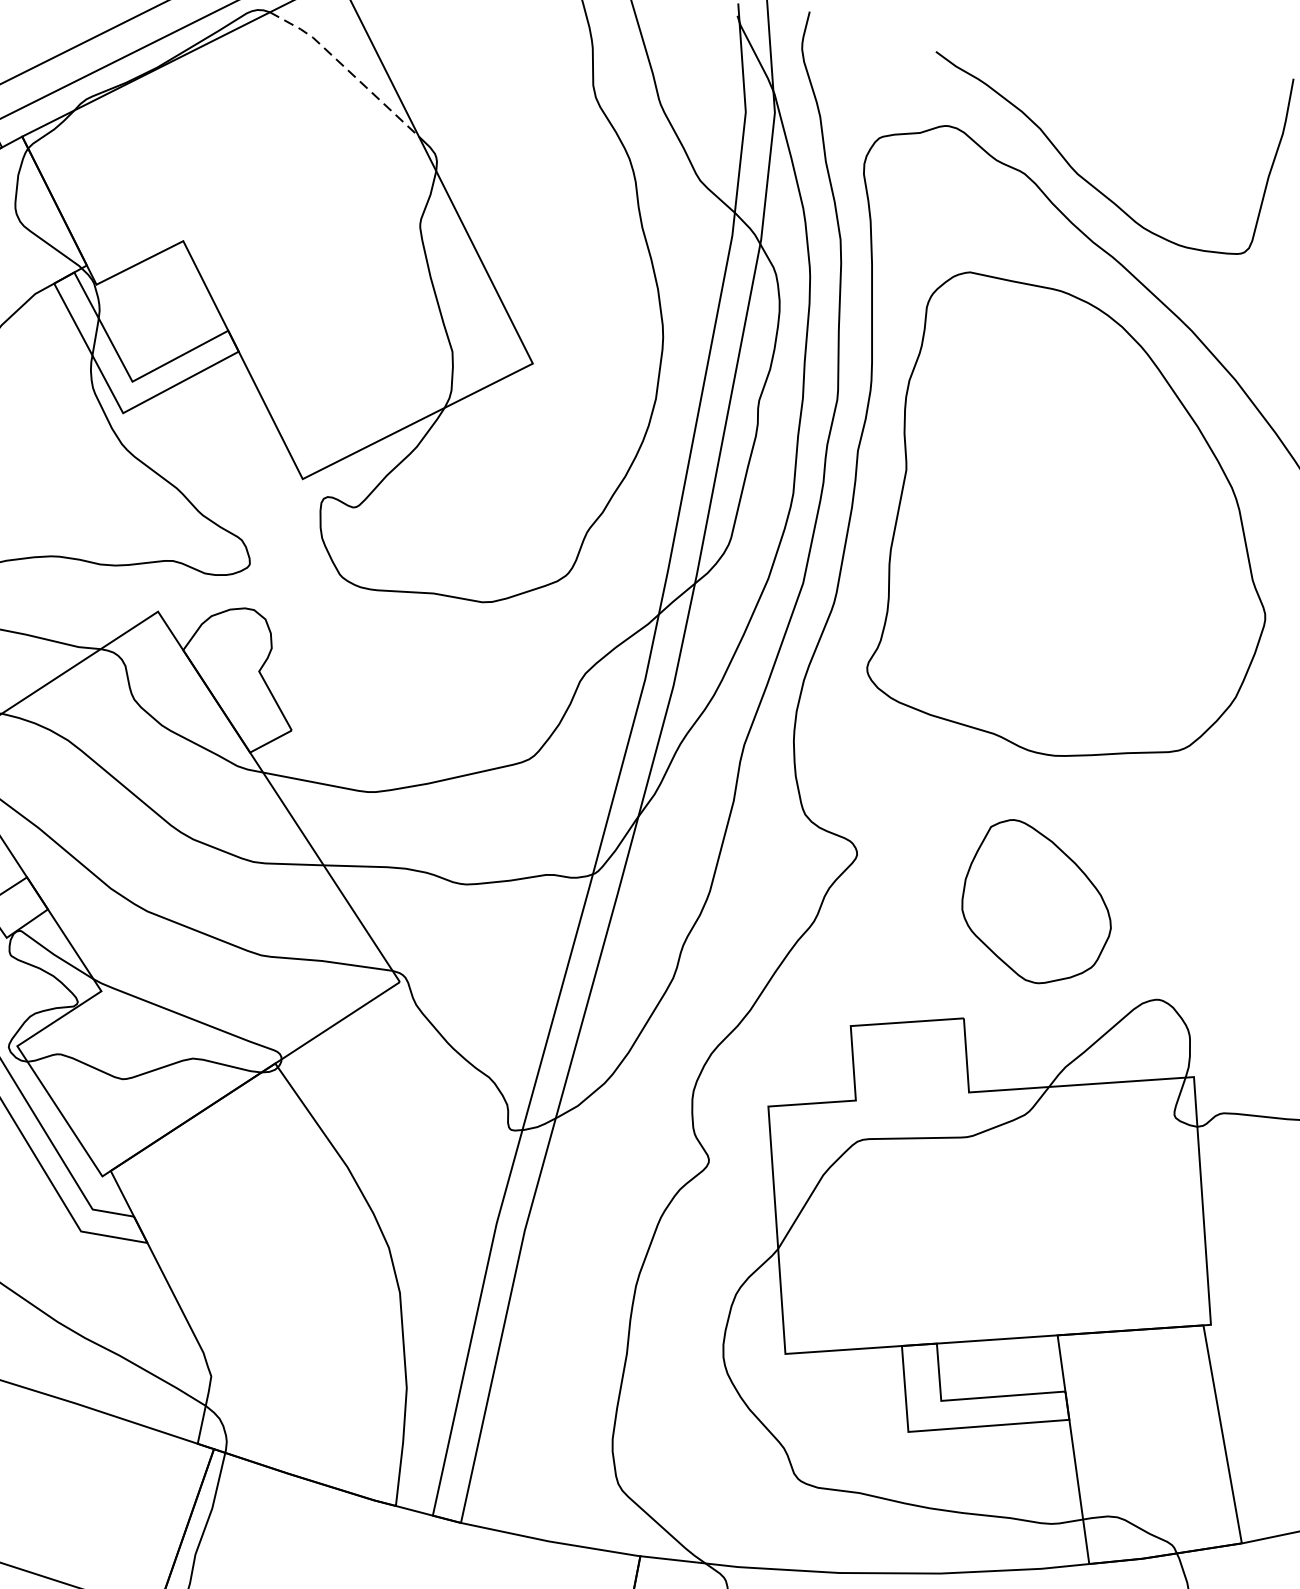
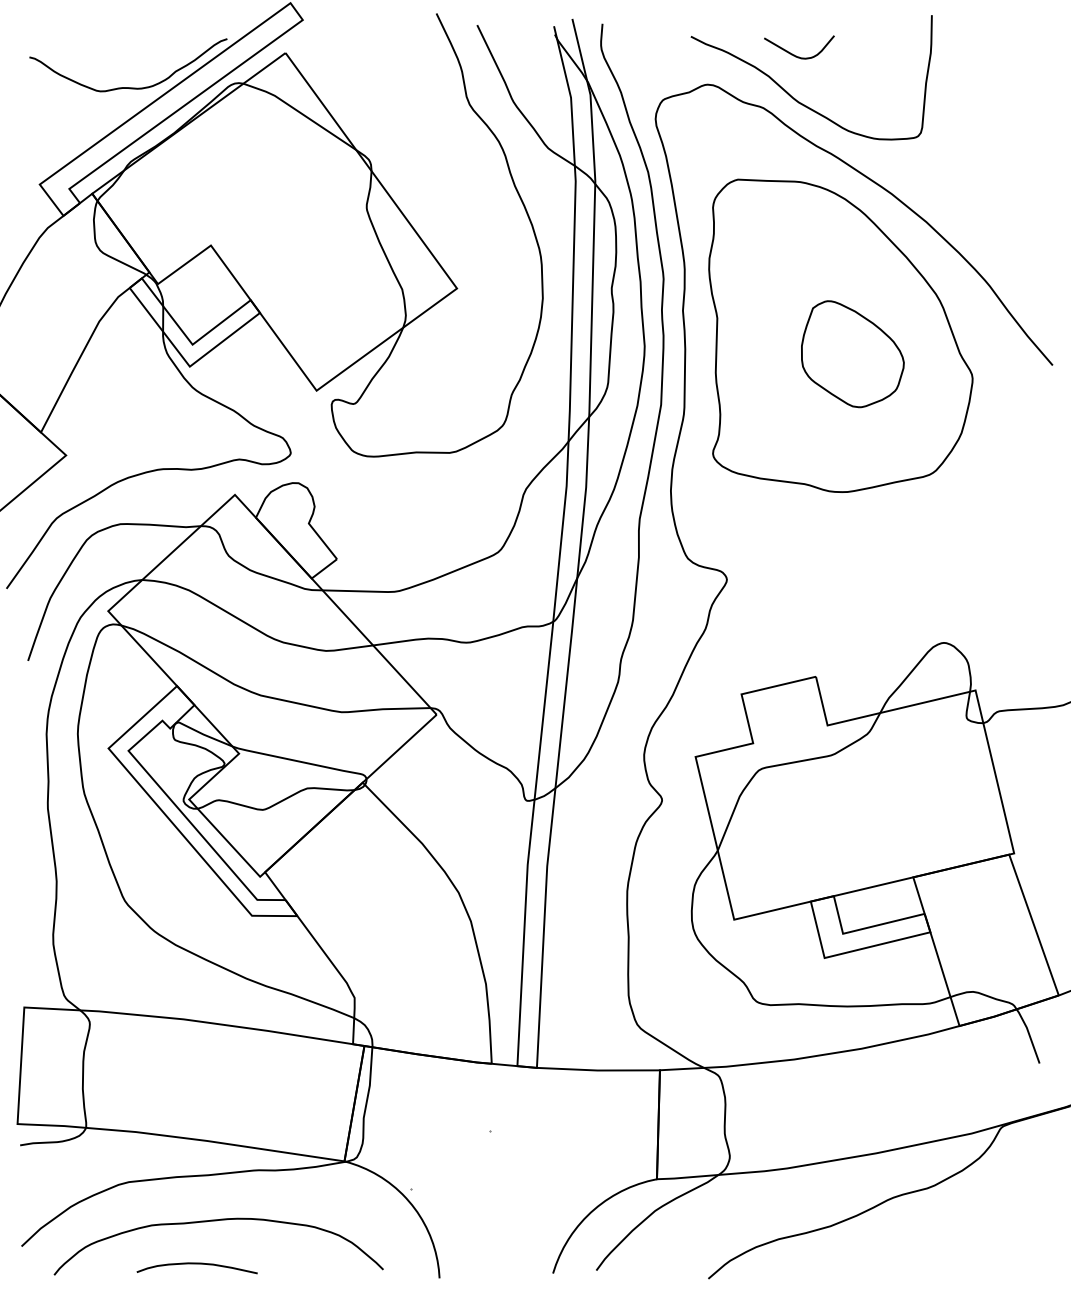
line: (346, 68) -> (300, 112), dashed -> solid
curve: (1085, 104) -> (796, 55), added
part: (1037, 903) -> (852, 354), moved

